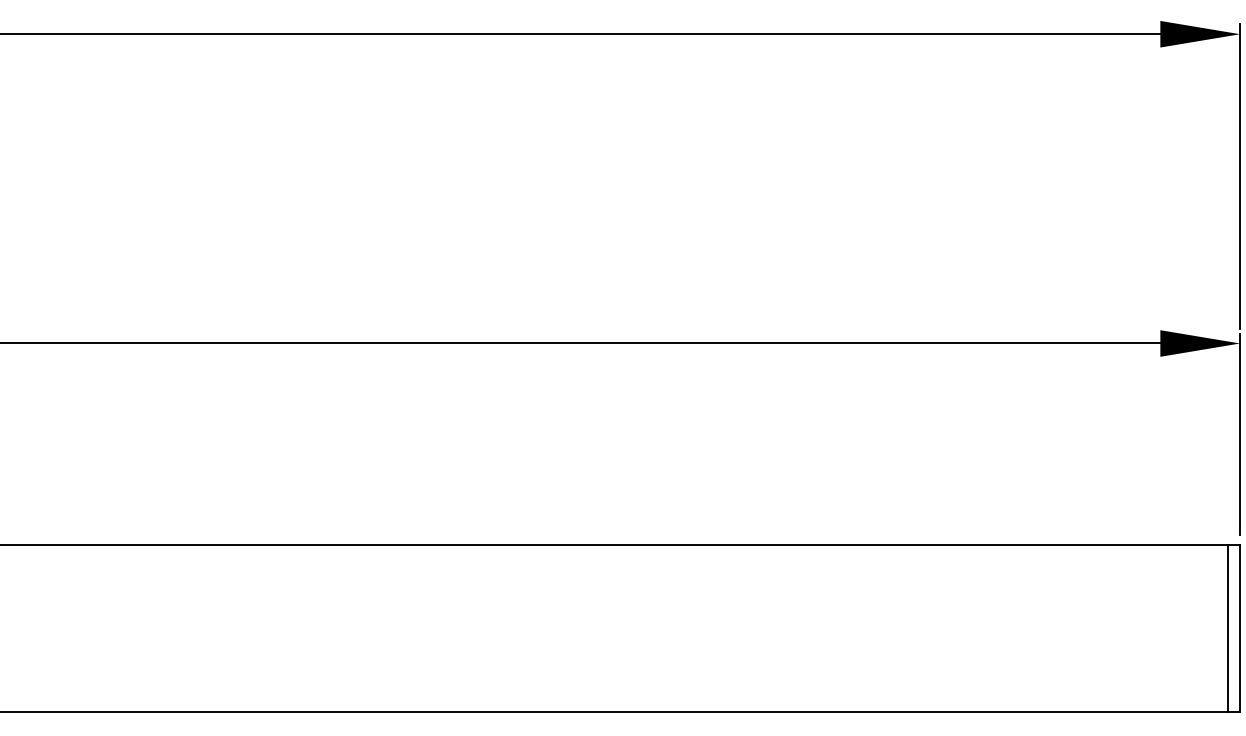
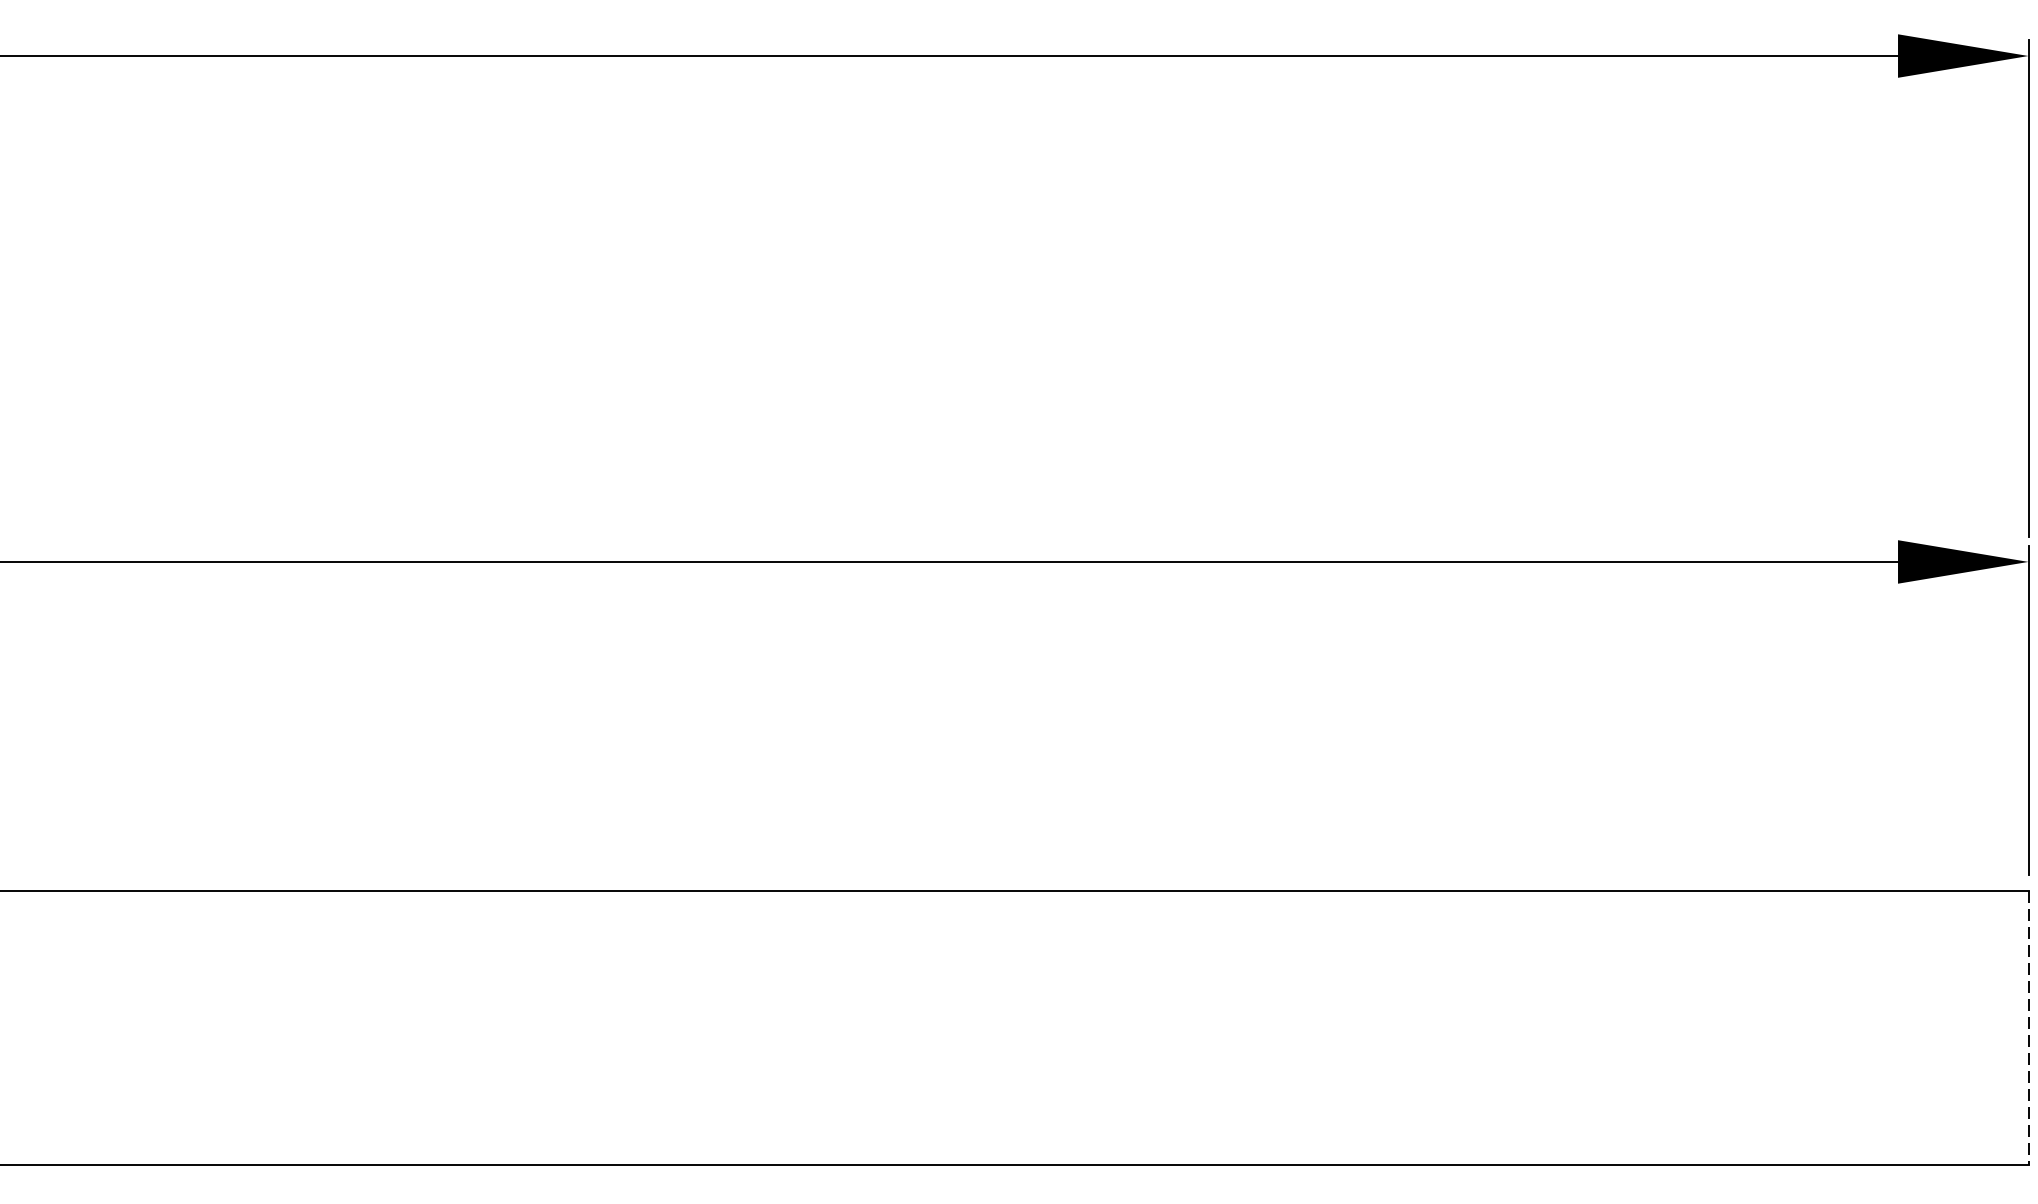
line: (1228, 628) -> (2009, 1028), removed
line: (1240, 628) -> (2029, 1028), solid -> dashed

